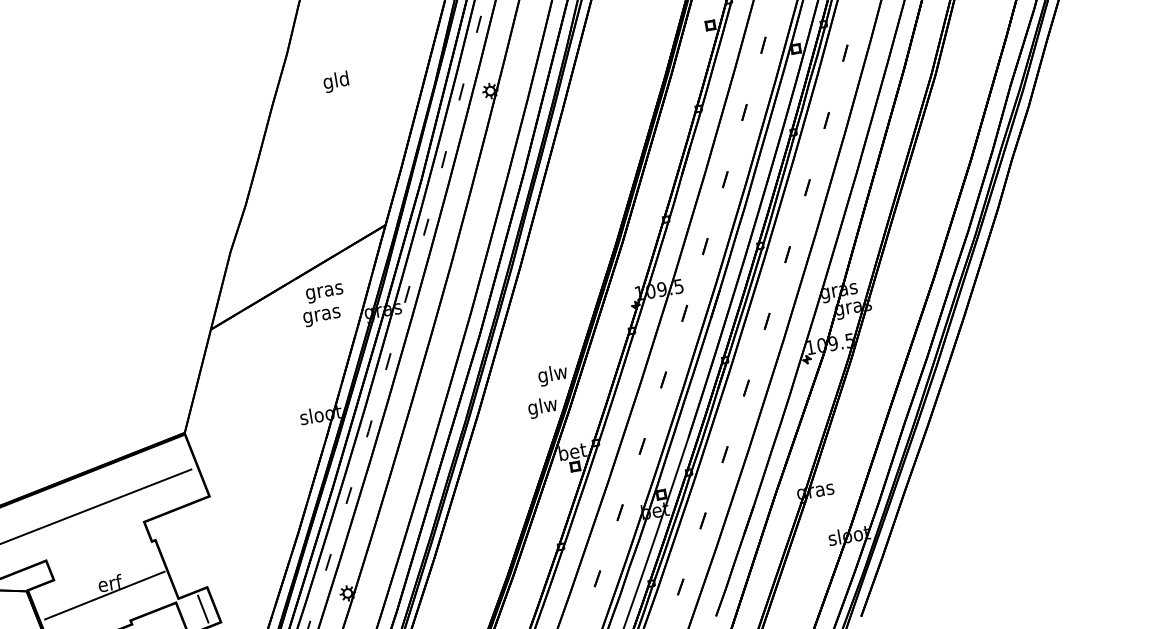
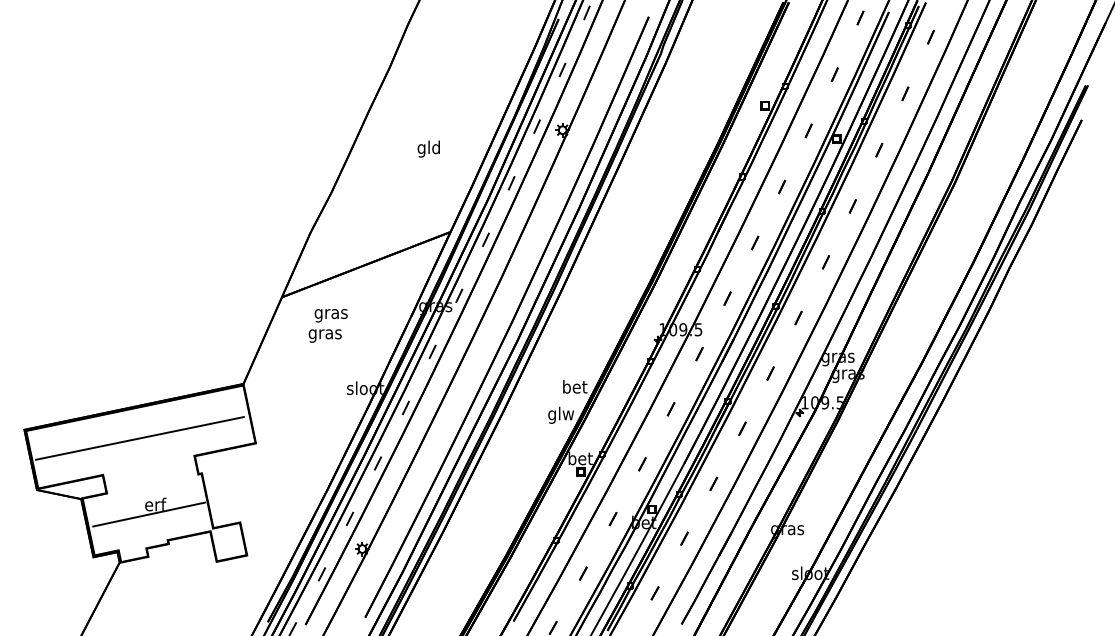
text: (335, 81) -> (428, 148), moved
text: (322, 304) -> (327, 325), moved
text: (552, 375) -> (574, 388), glw -> bet
line: (202, 608) -> (232, 540), removed

